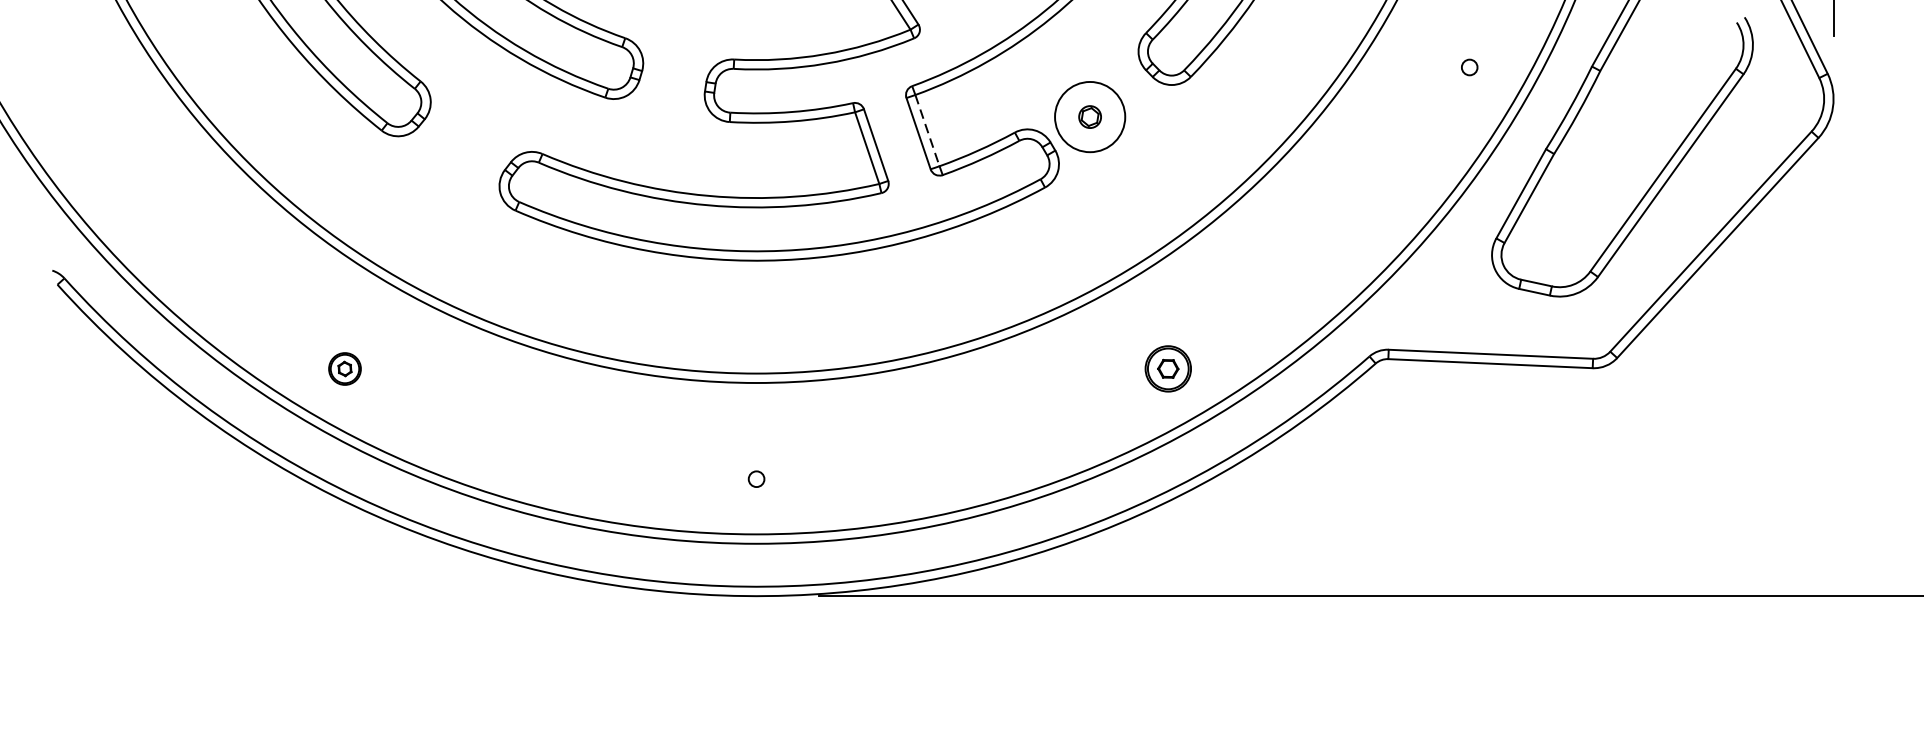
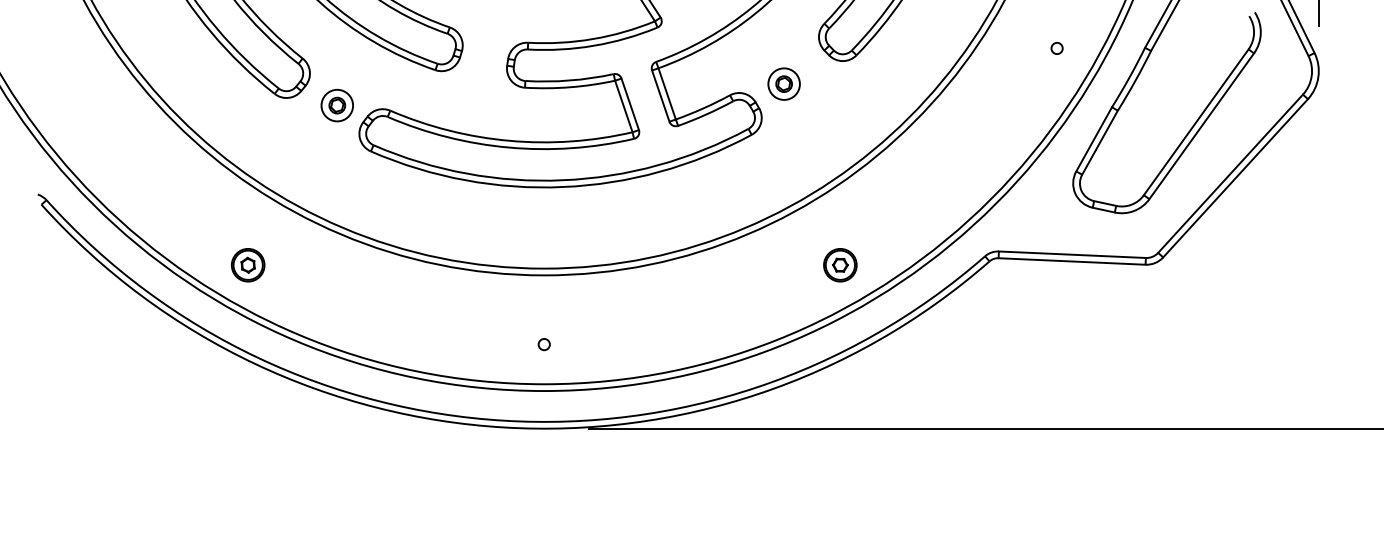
circle: (1089, 116) -> (783, 83), size x0.62
line: (927, 131) -> (667, 94), dashed -> solid
part: (467, 146) -> (336, 105), added
part: (345, 369) -> (248, 265), size x1.43

